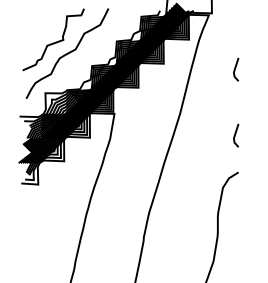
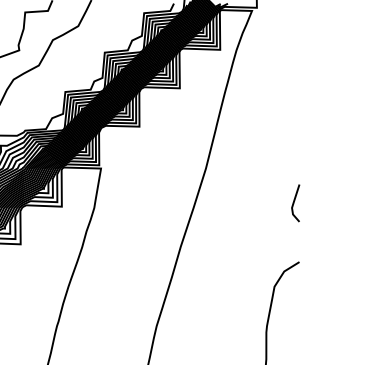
line: (236, 68) -> (296, 95), removed

